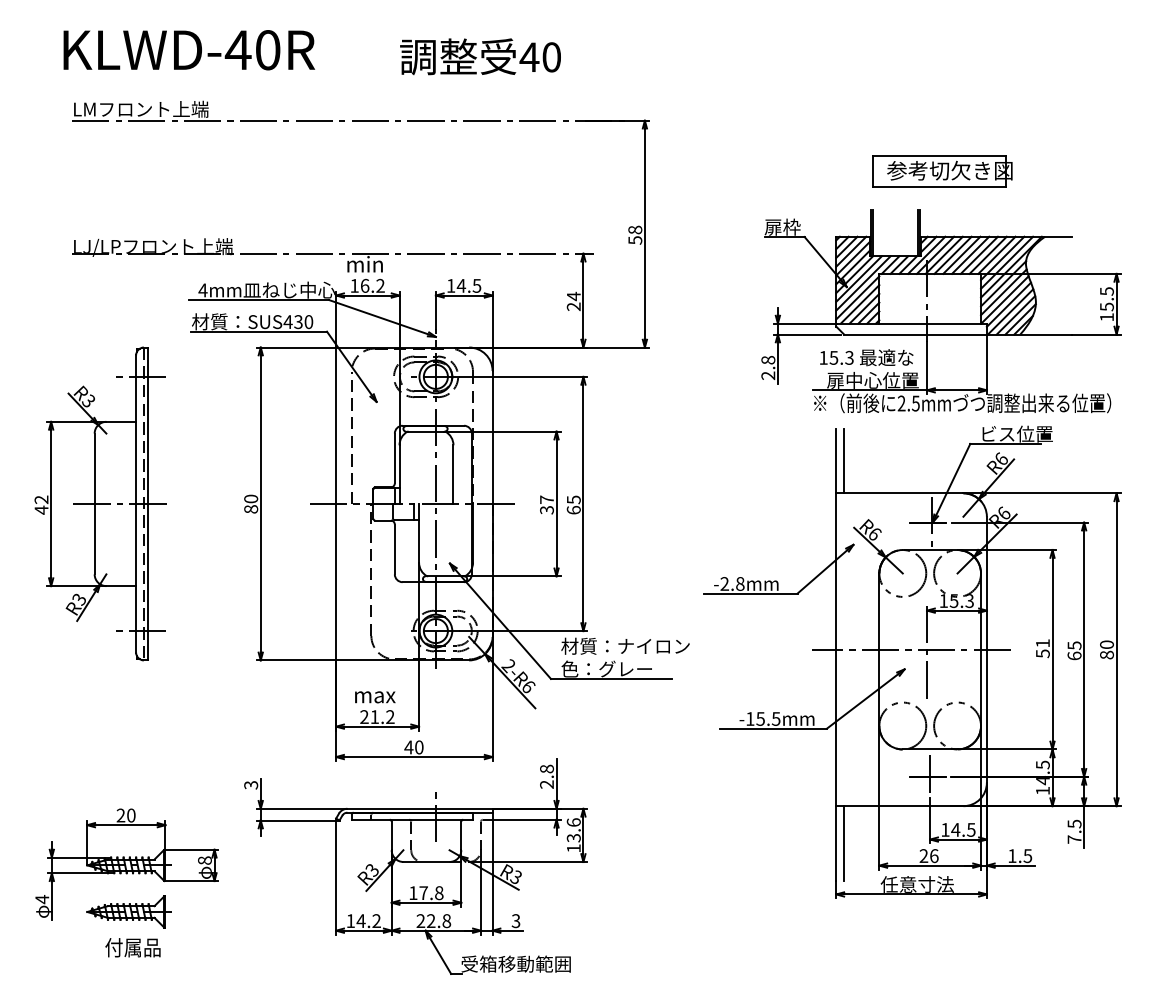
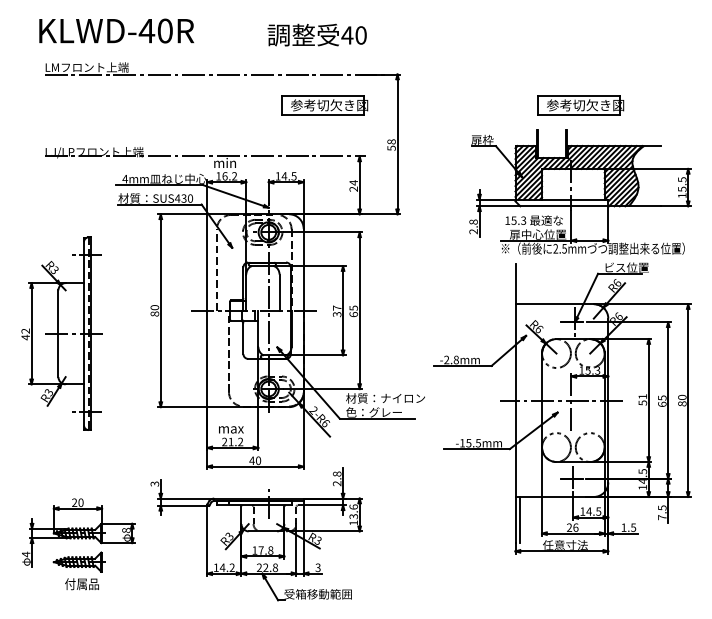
text: (479, 55) -> (316, 34), moved
part: (526, 170) -> (324, 105), added
line: (844, 461) -> (520, 284), removed
part: (99, 503) -> (61, 333), moved

